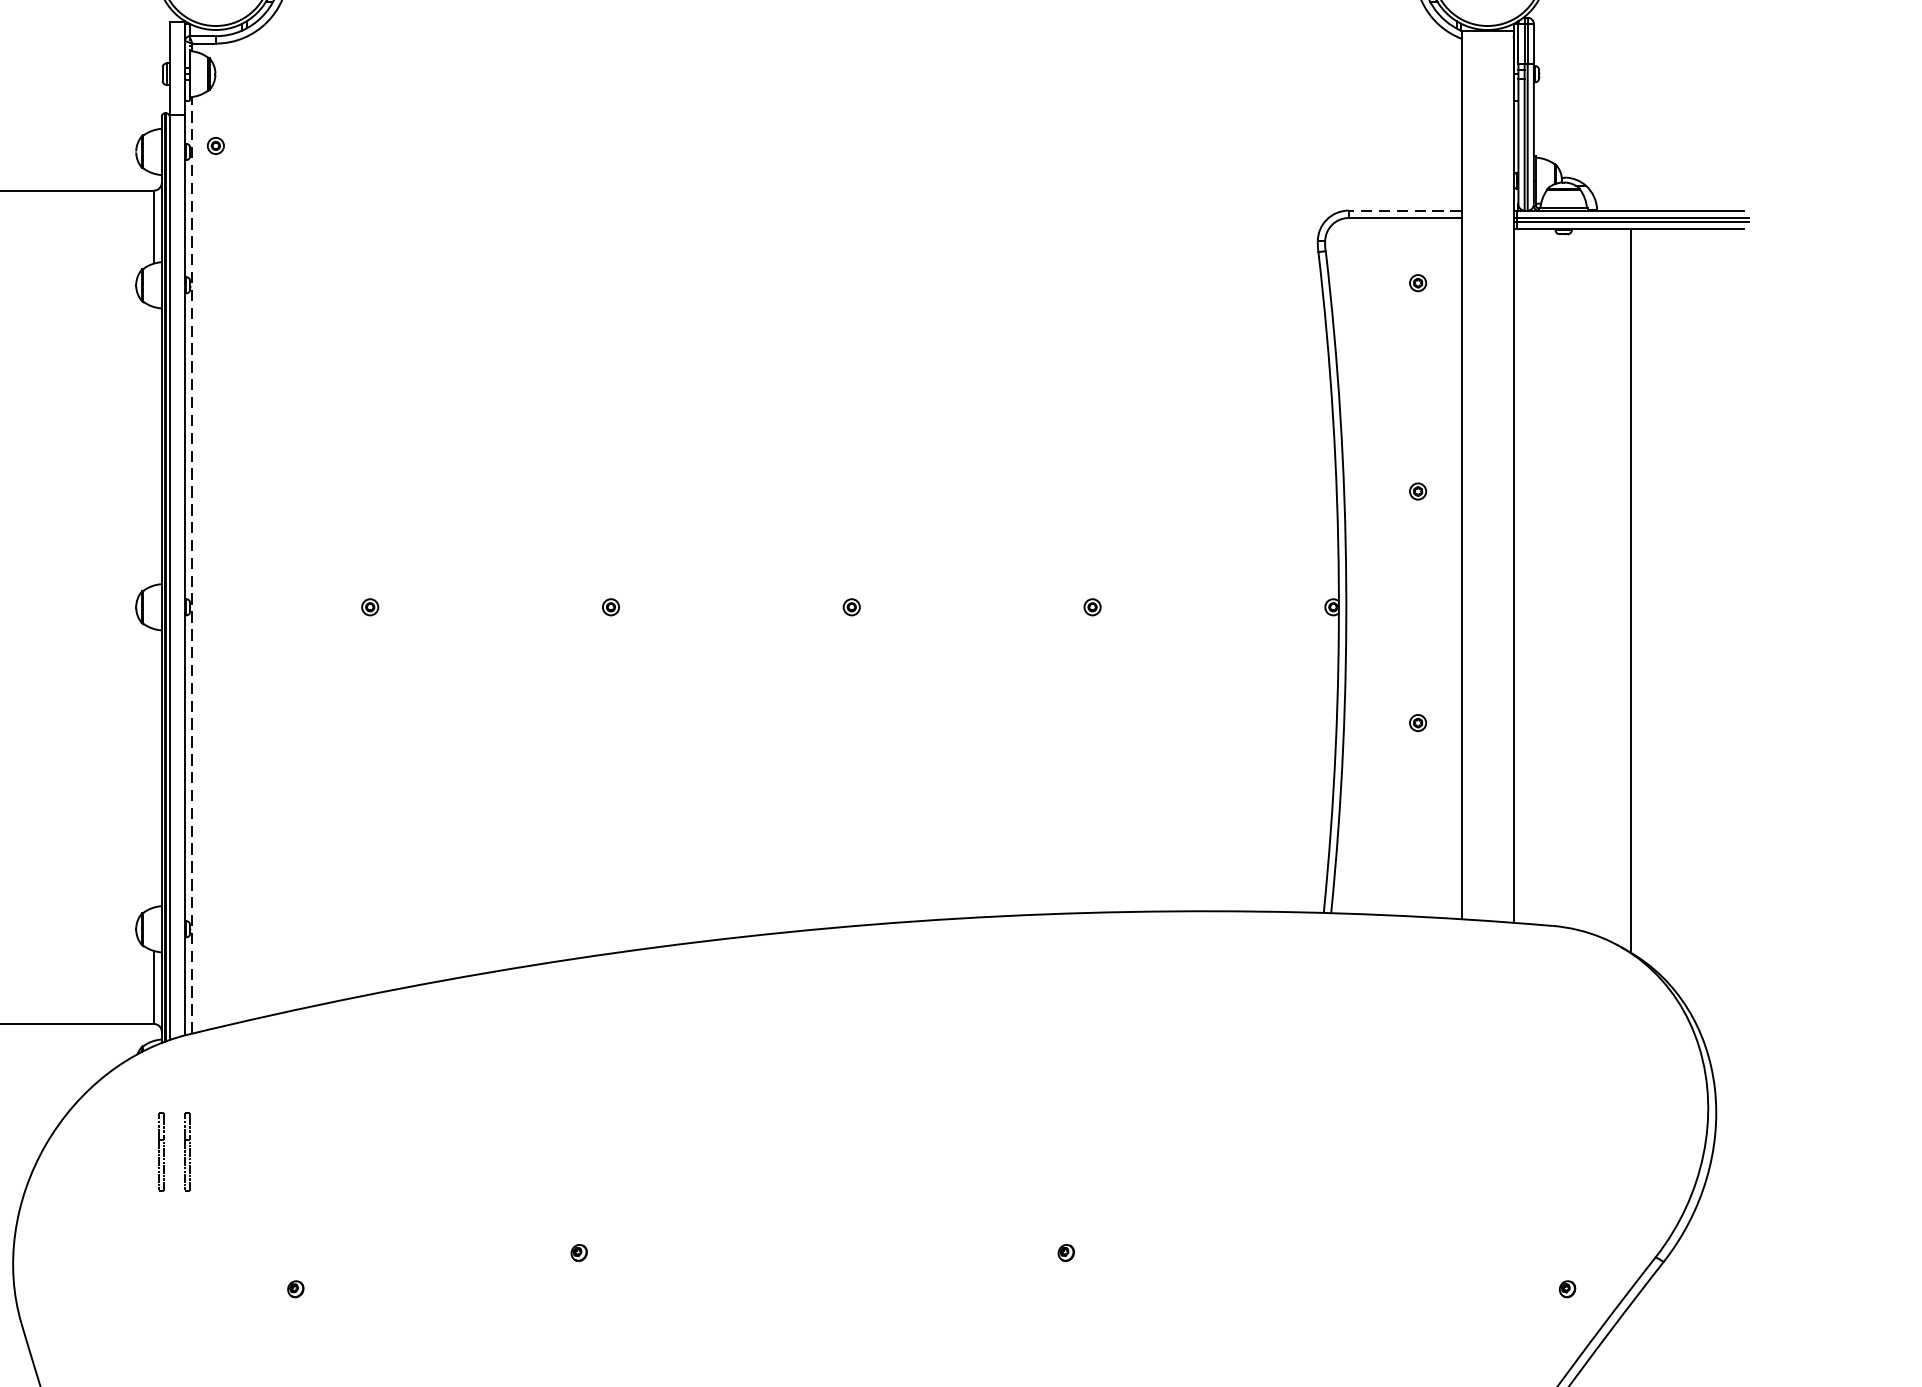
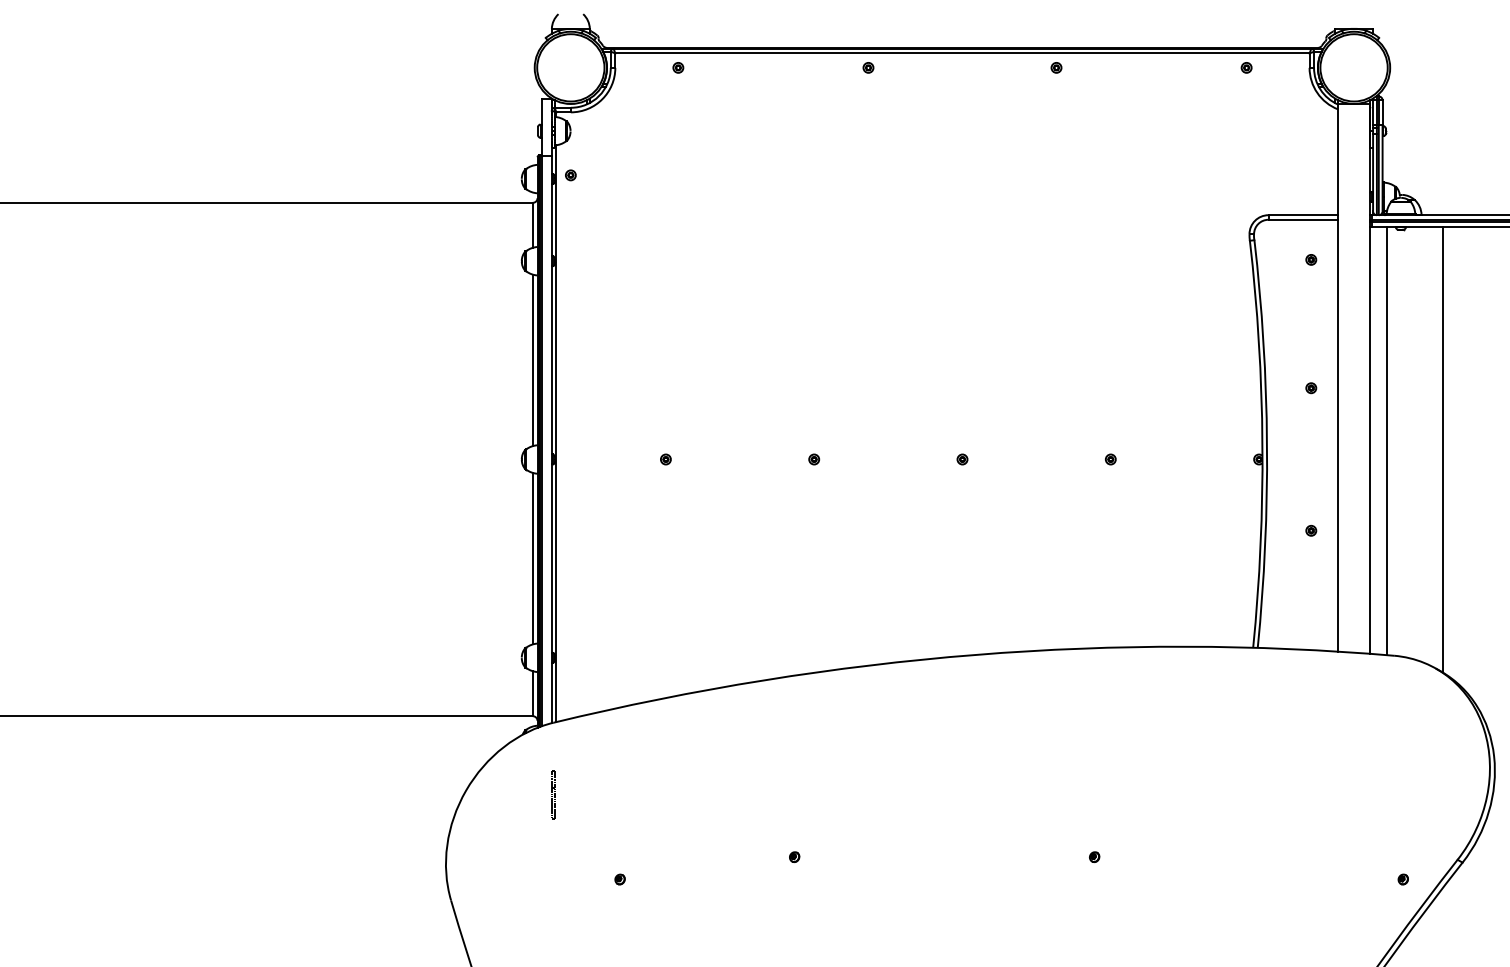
line: (1405, 211) -> (1303, 215), dashed -> solid
line: (153, 446) -> (532, 360), added
line: (192, 565) -> (556, 433), dashed -> solid
line: (1540, 576) -> (1386, 440), added
line: (153, 768) -> (532, 558), added
line: (160, 1151) -> (536, 794), removed

